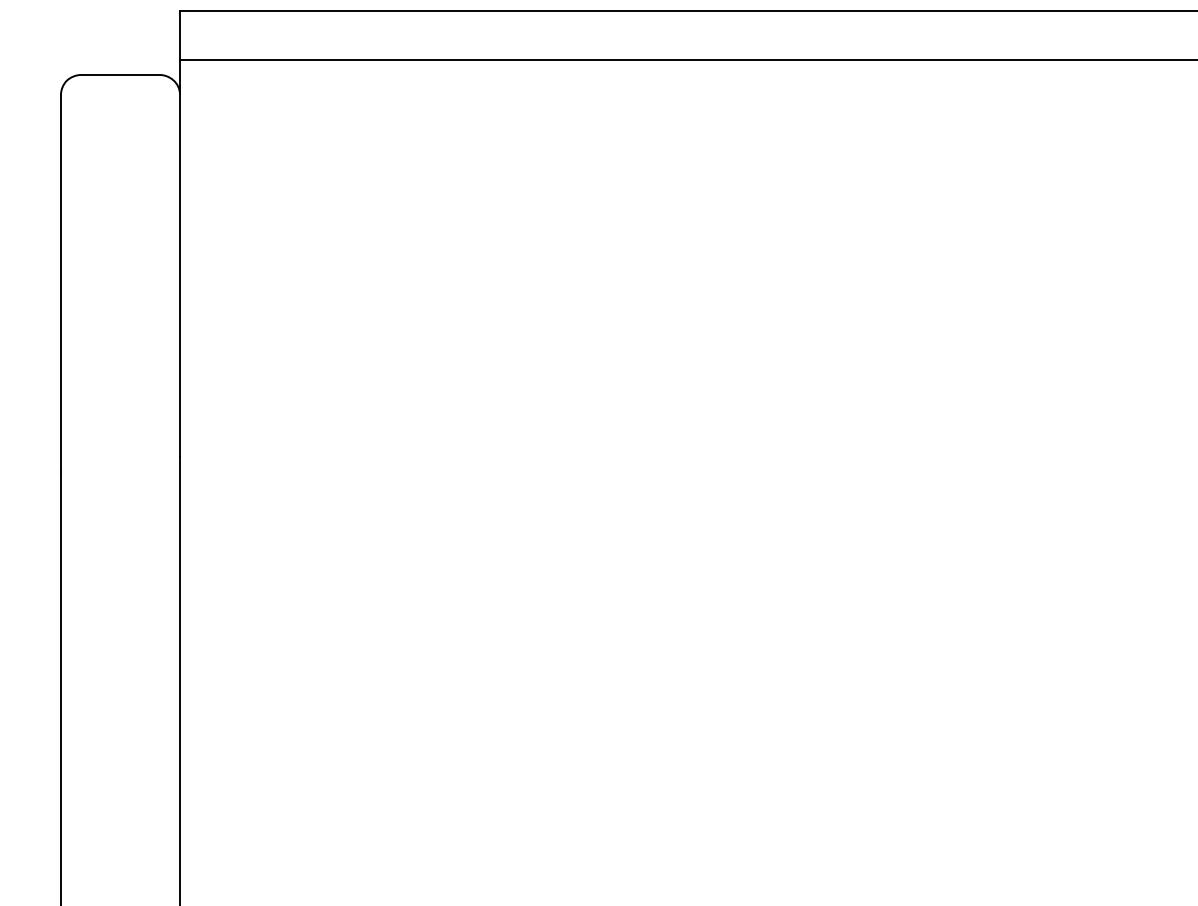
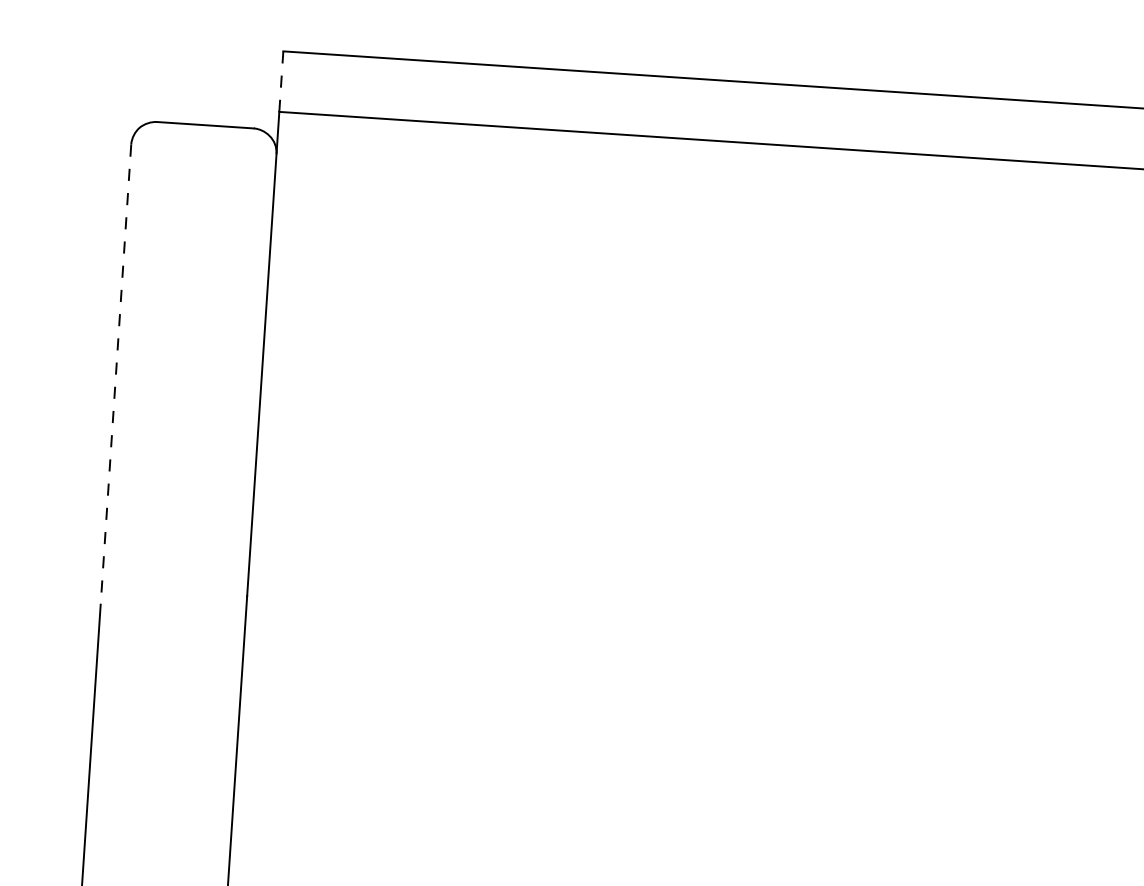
line: (180, 35) -> (281, 81), solid -> dashed
line: (60, 283) -> (115, 374), solid -> dashed

